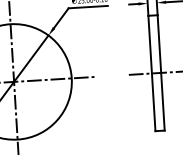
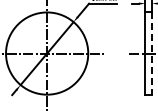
line: (160, 74) -> (151, 54), solid -> dashed

